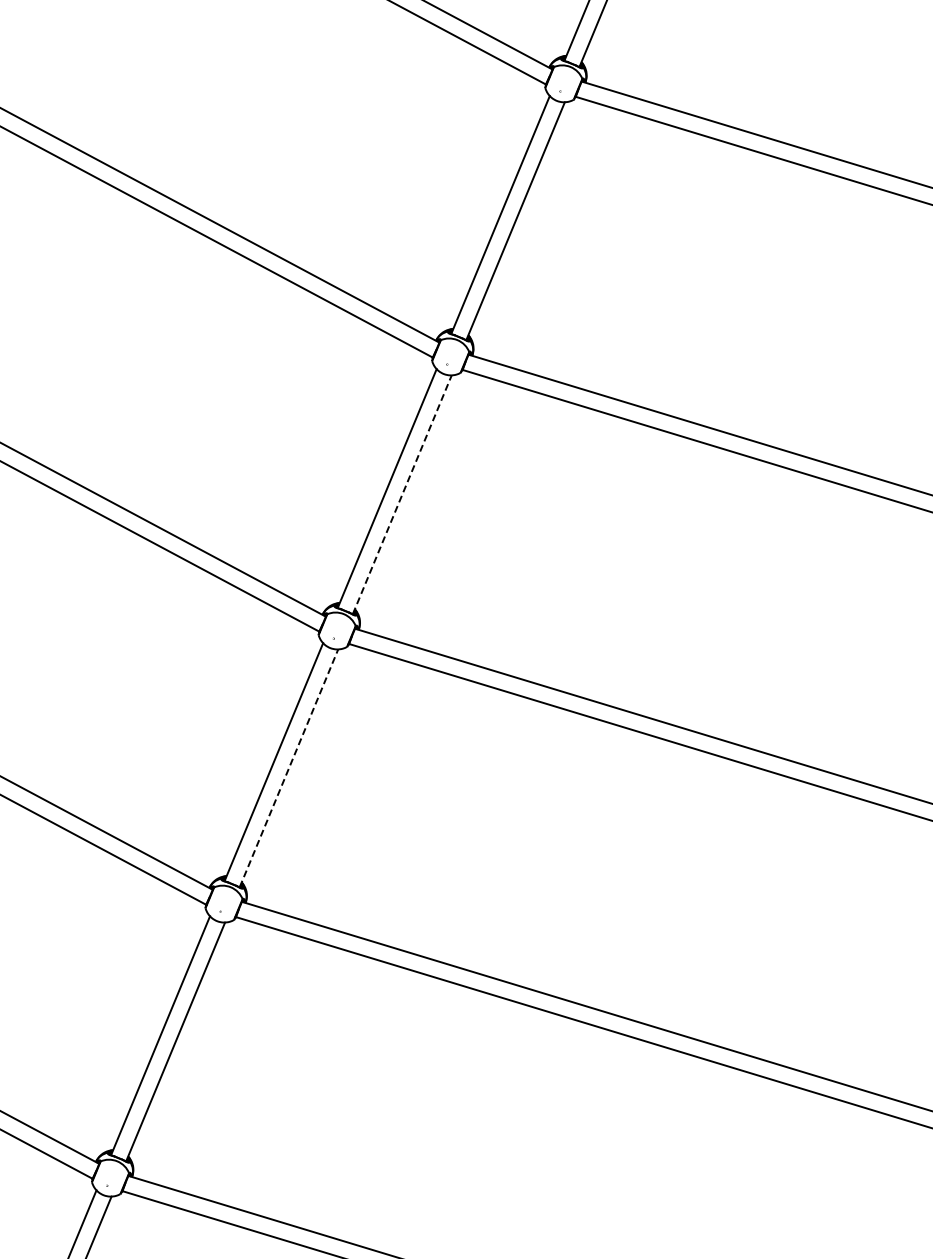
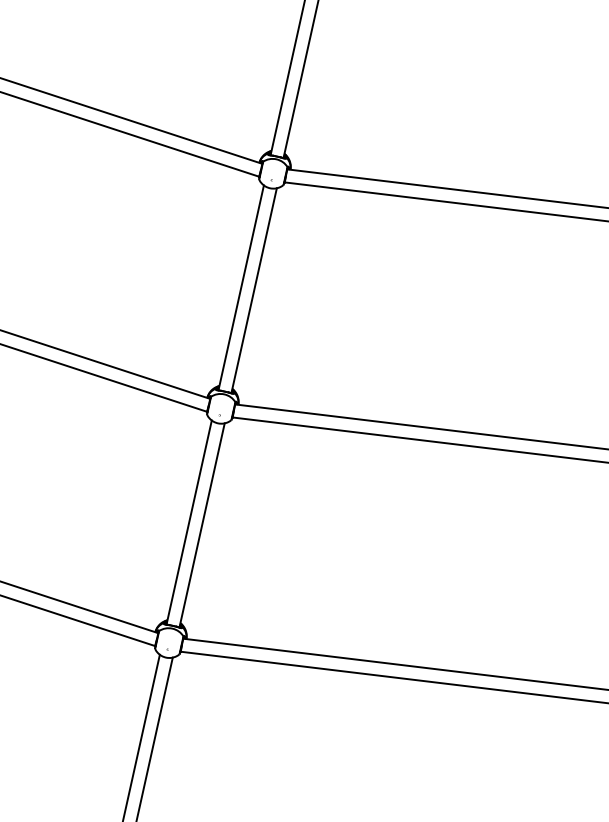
line: (402, 494) -> (254, 290), dashed -> solid
line: (288, 768) -> (201, 525), dashed -> solid

